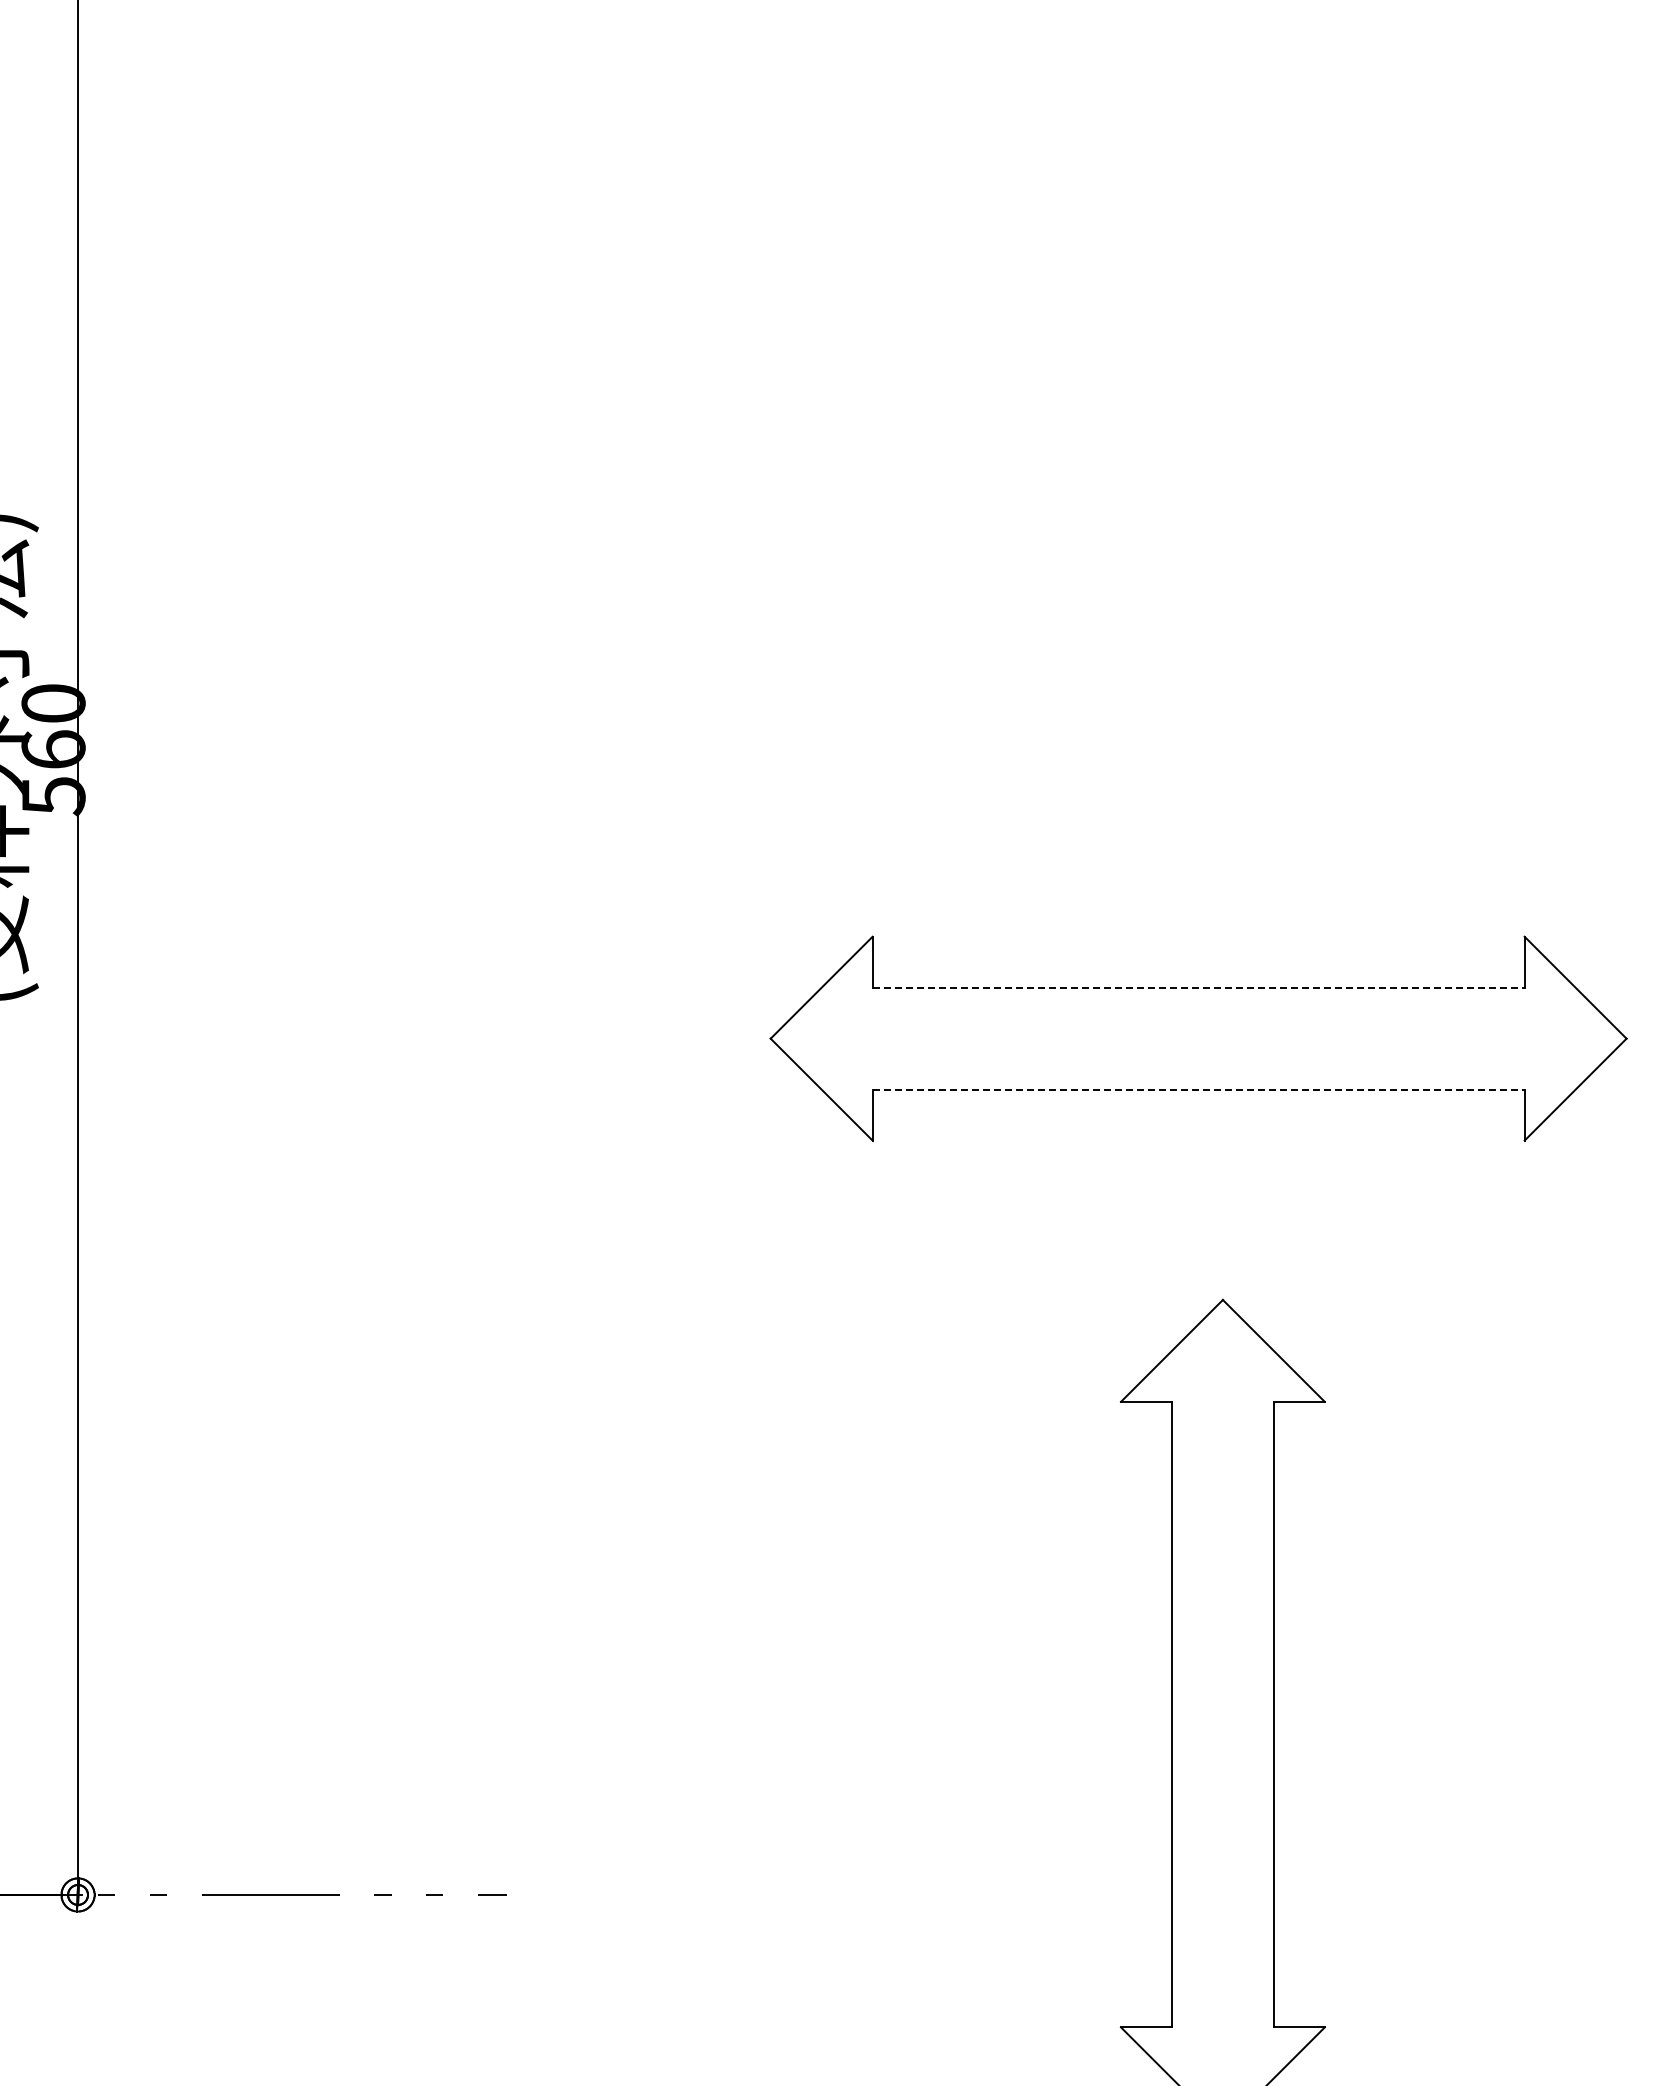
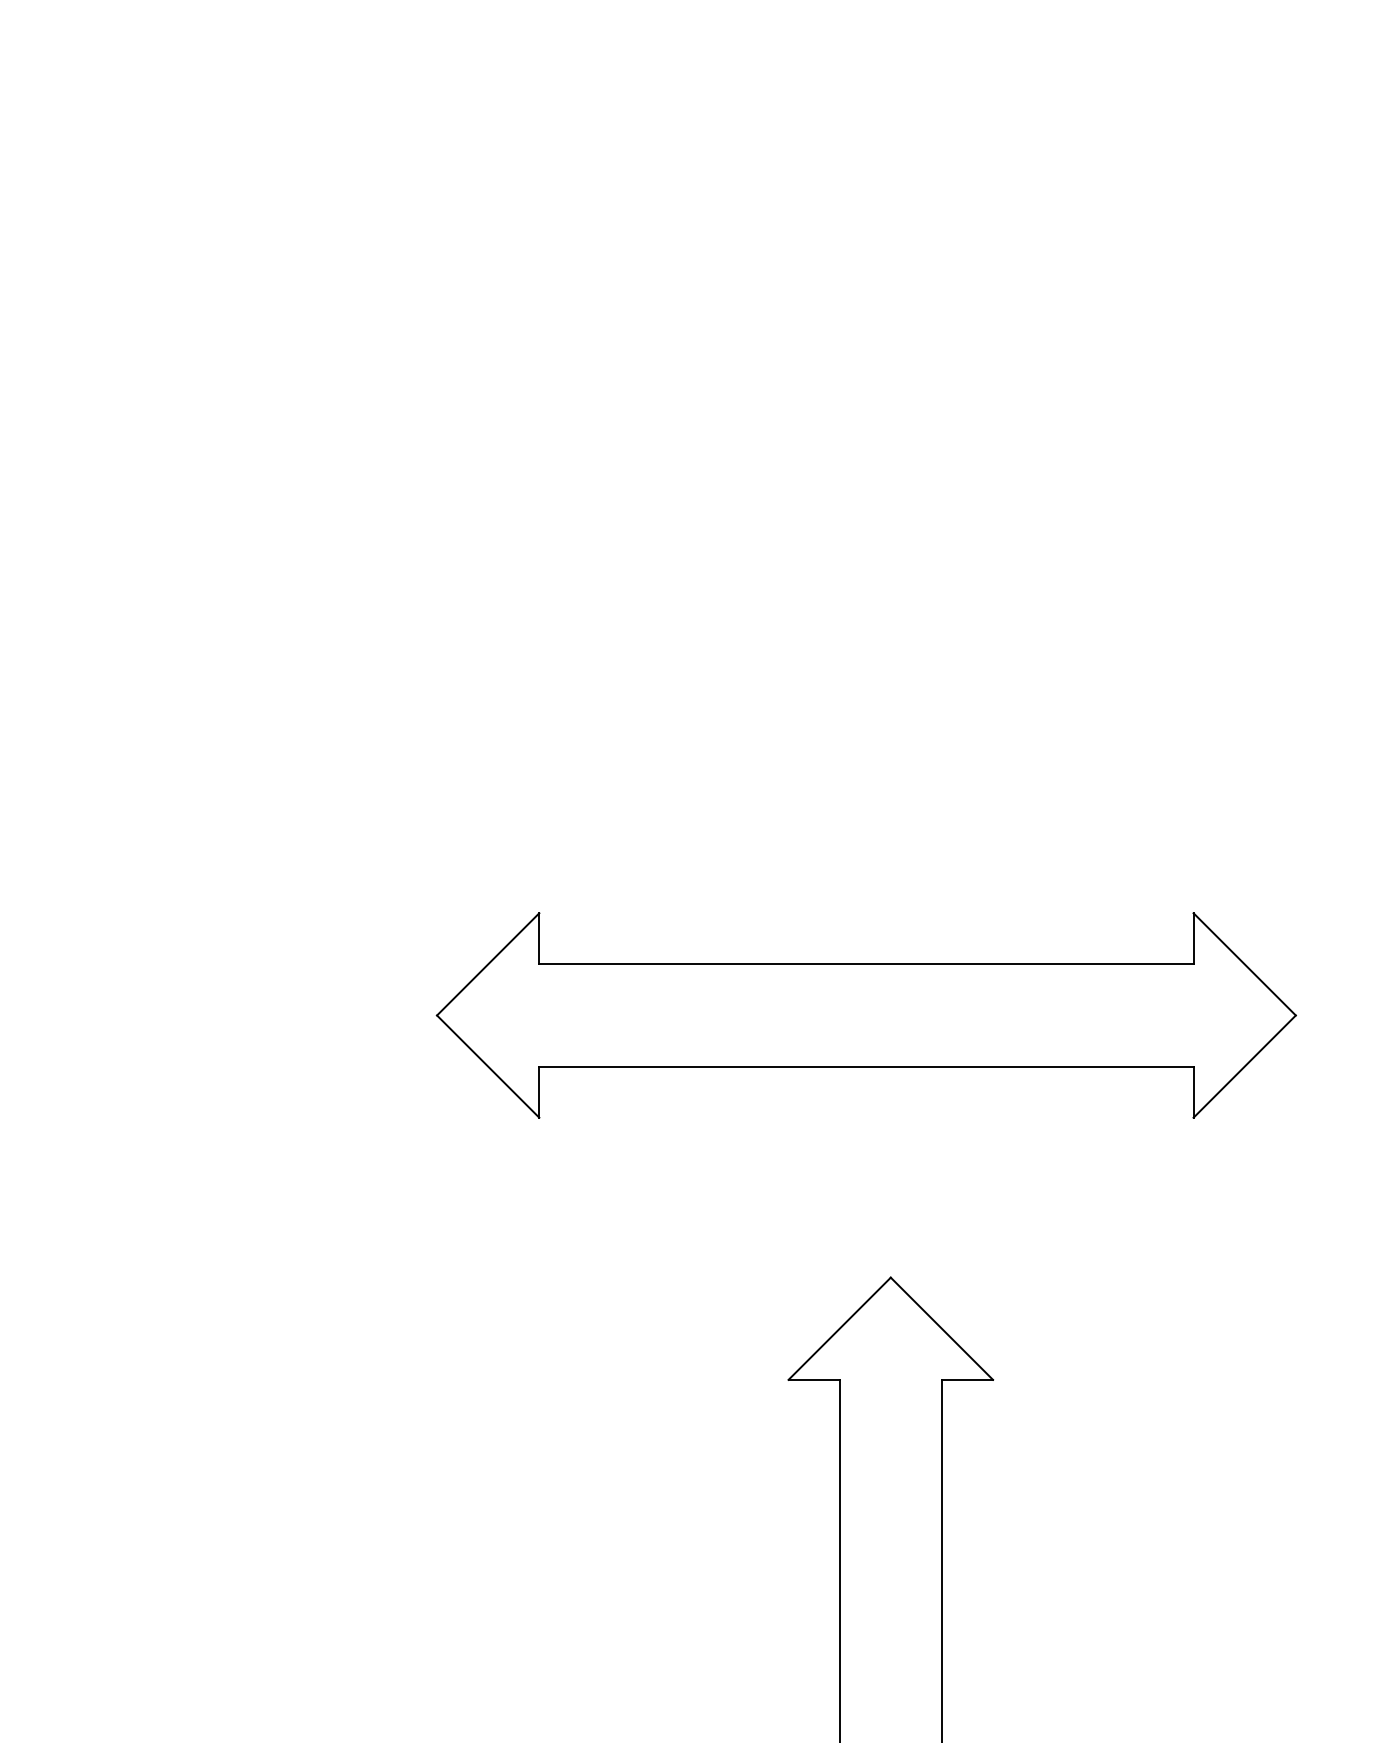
line: (1199, 987) -> (867, 964), dashed -> solid
line: (1199, 1089) -> (867, 1066), dashed -> solid

